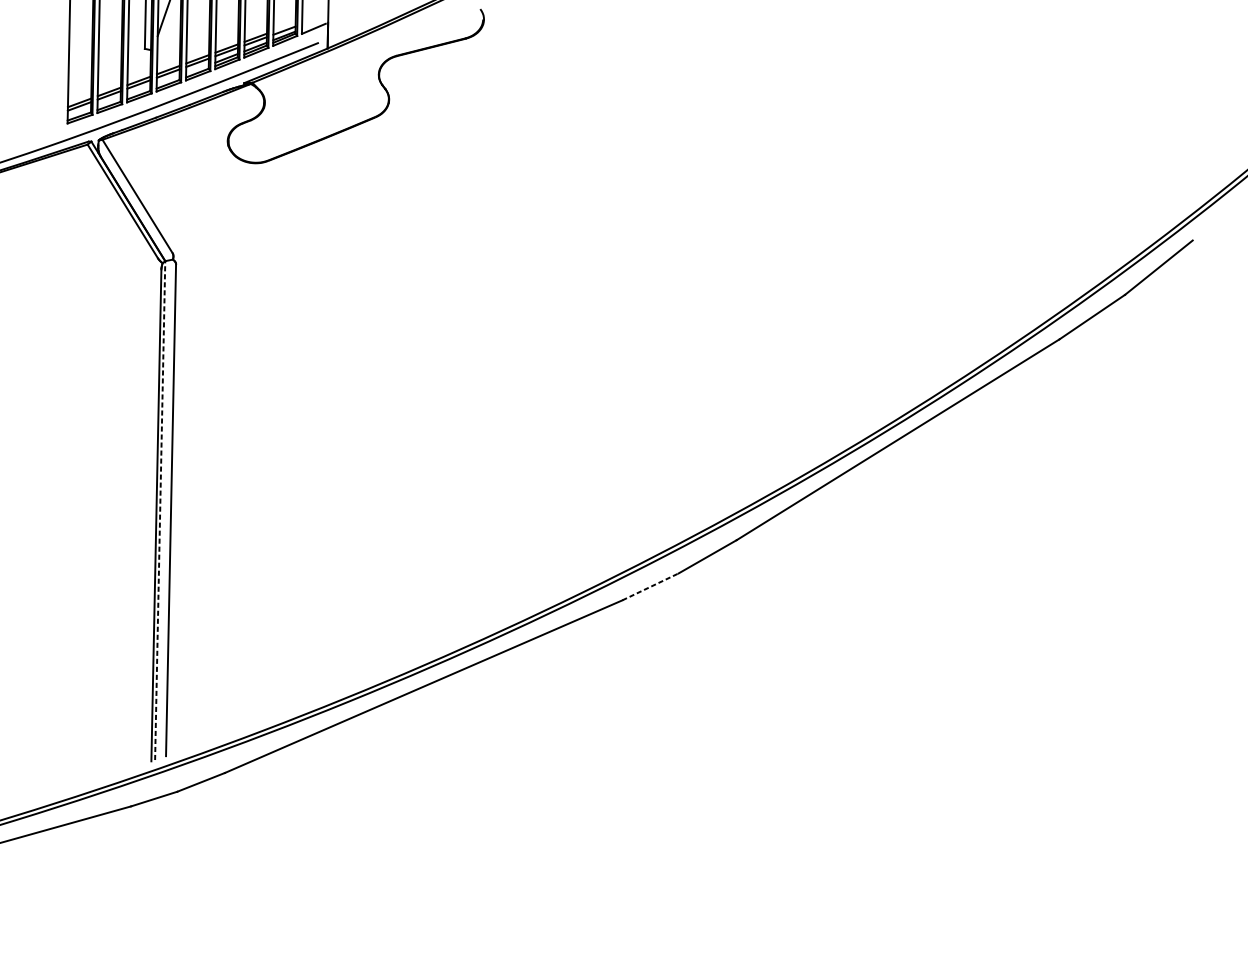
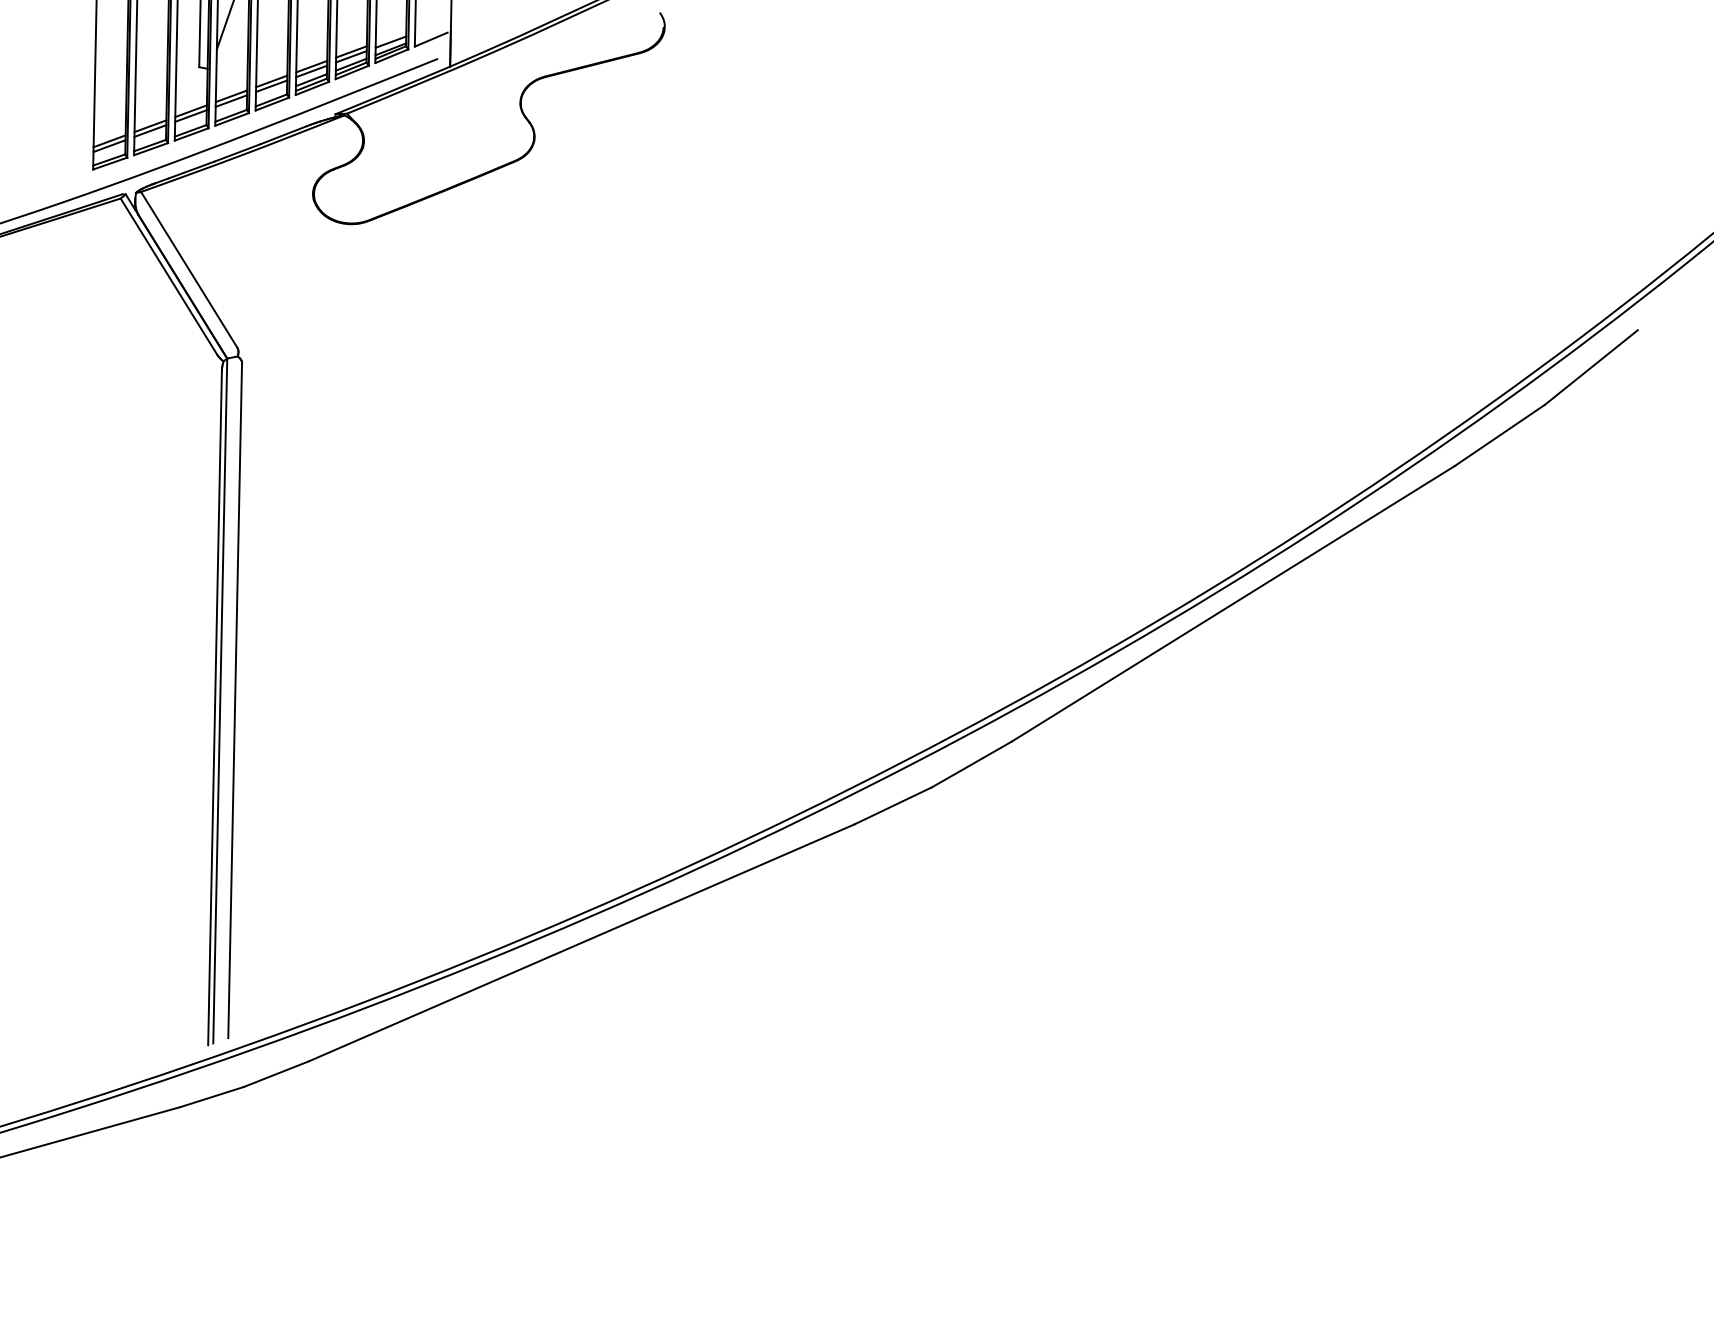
line: (160, 510) -> (220, 700), dashed -> solid
line: (650, 586) -> (893, 805), dashed -> solid

